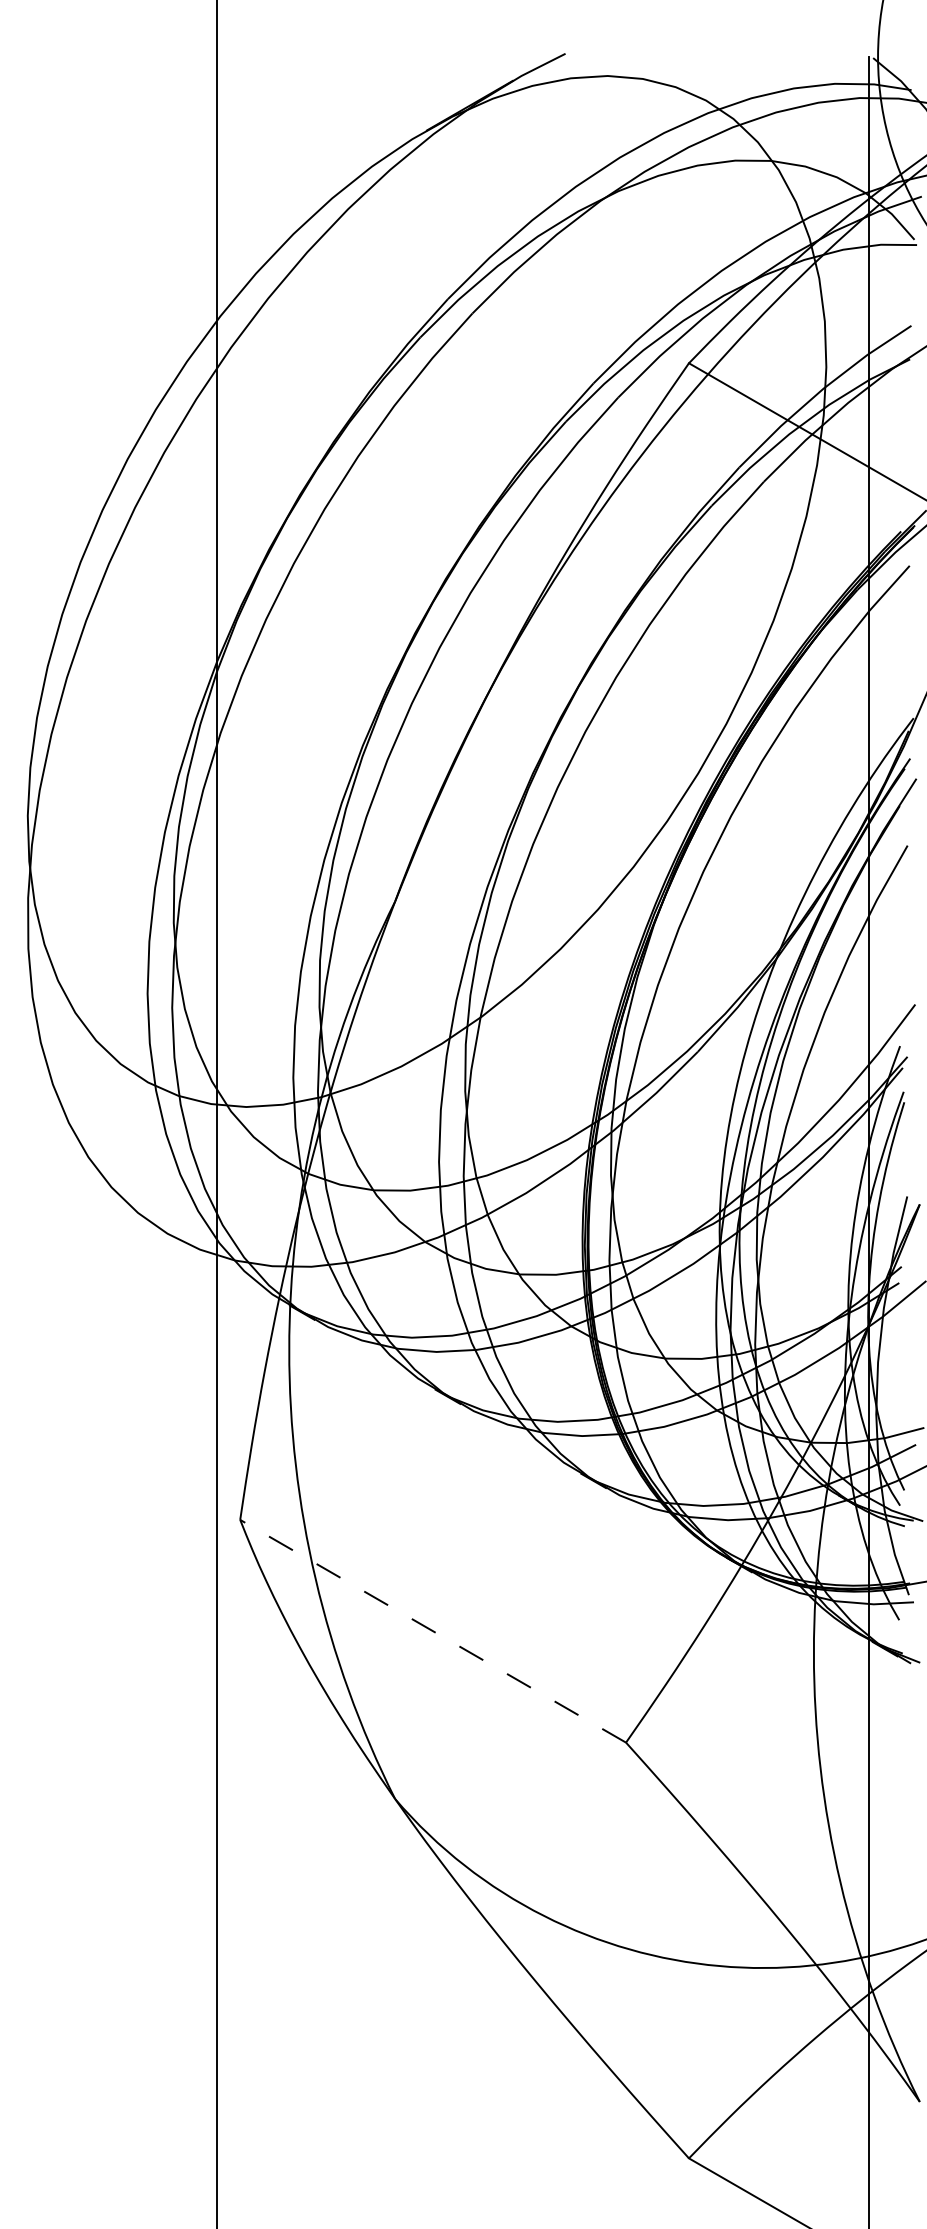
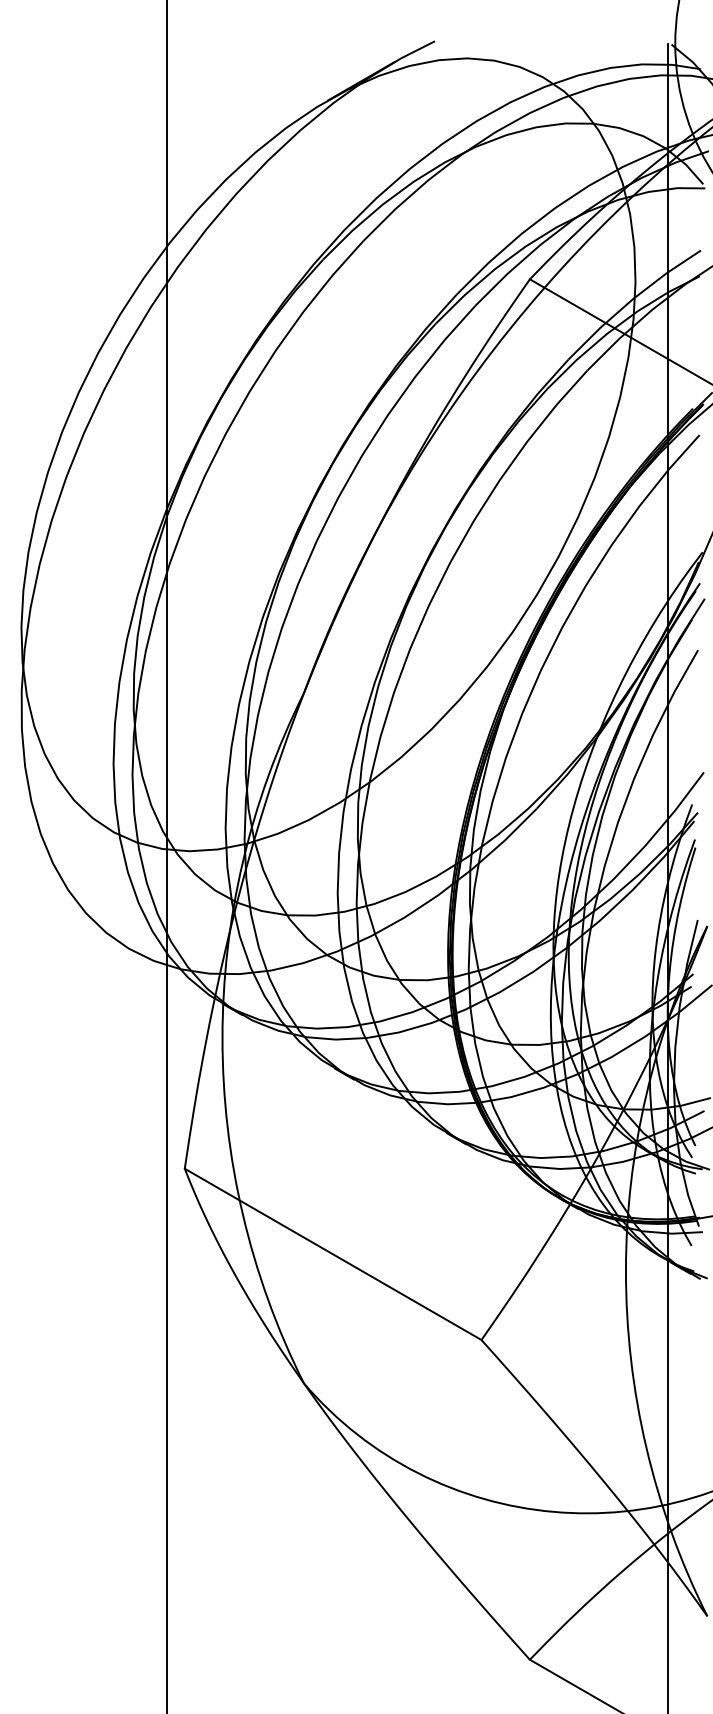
line: (433, 1631) -> (333, 1254), dashed -> solid

